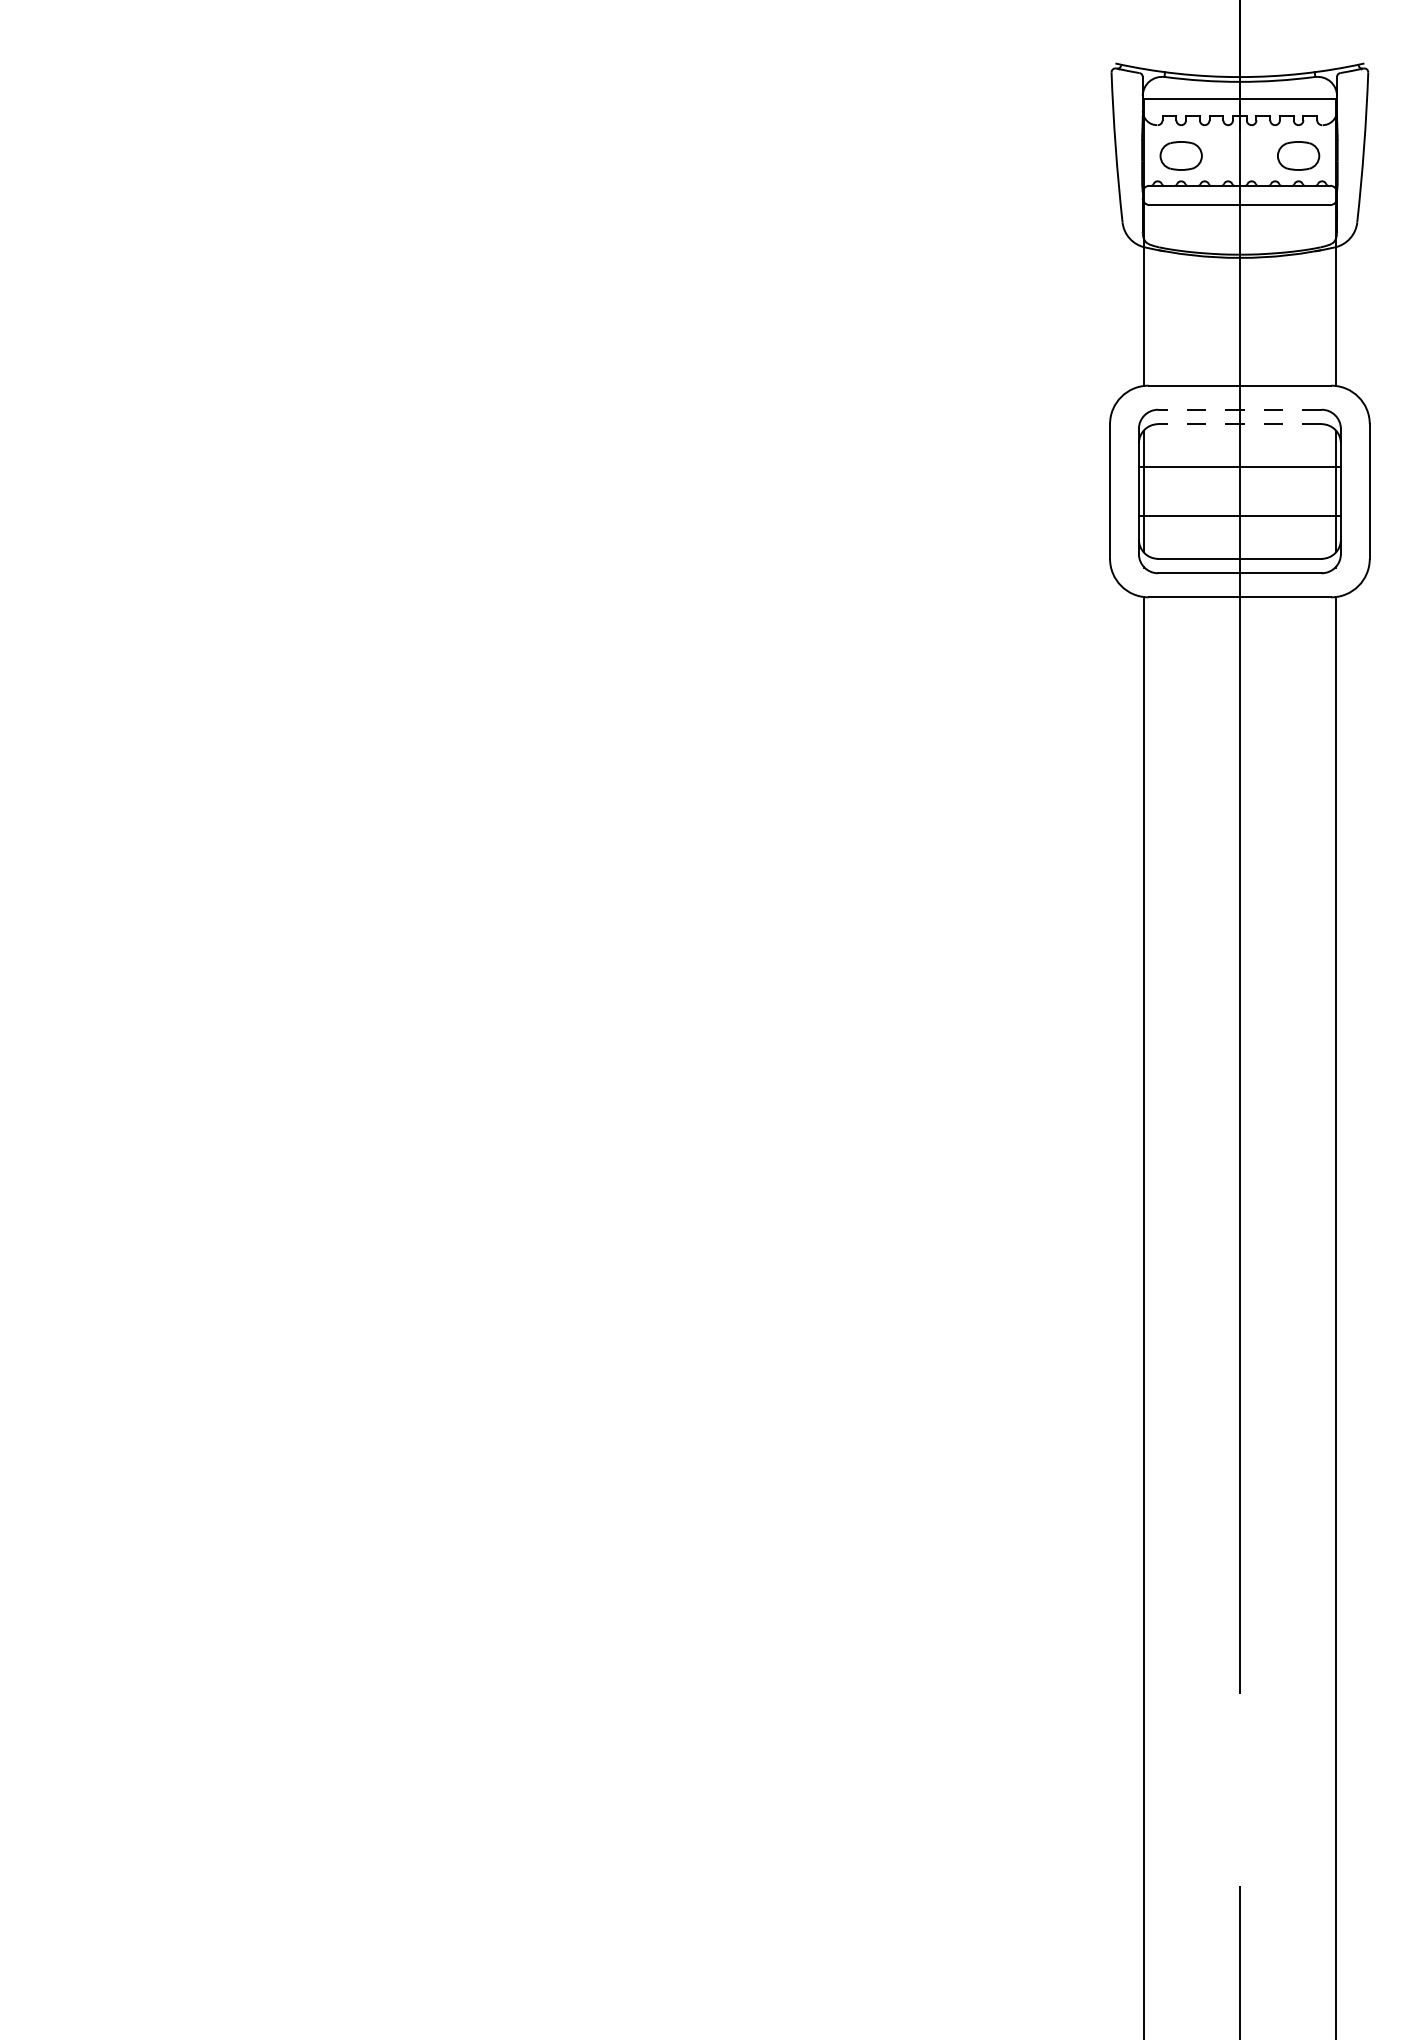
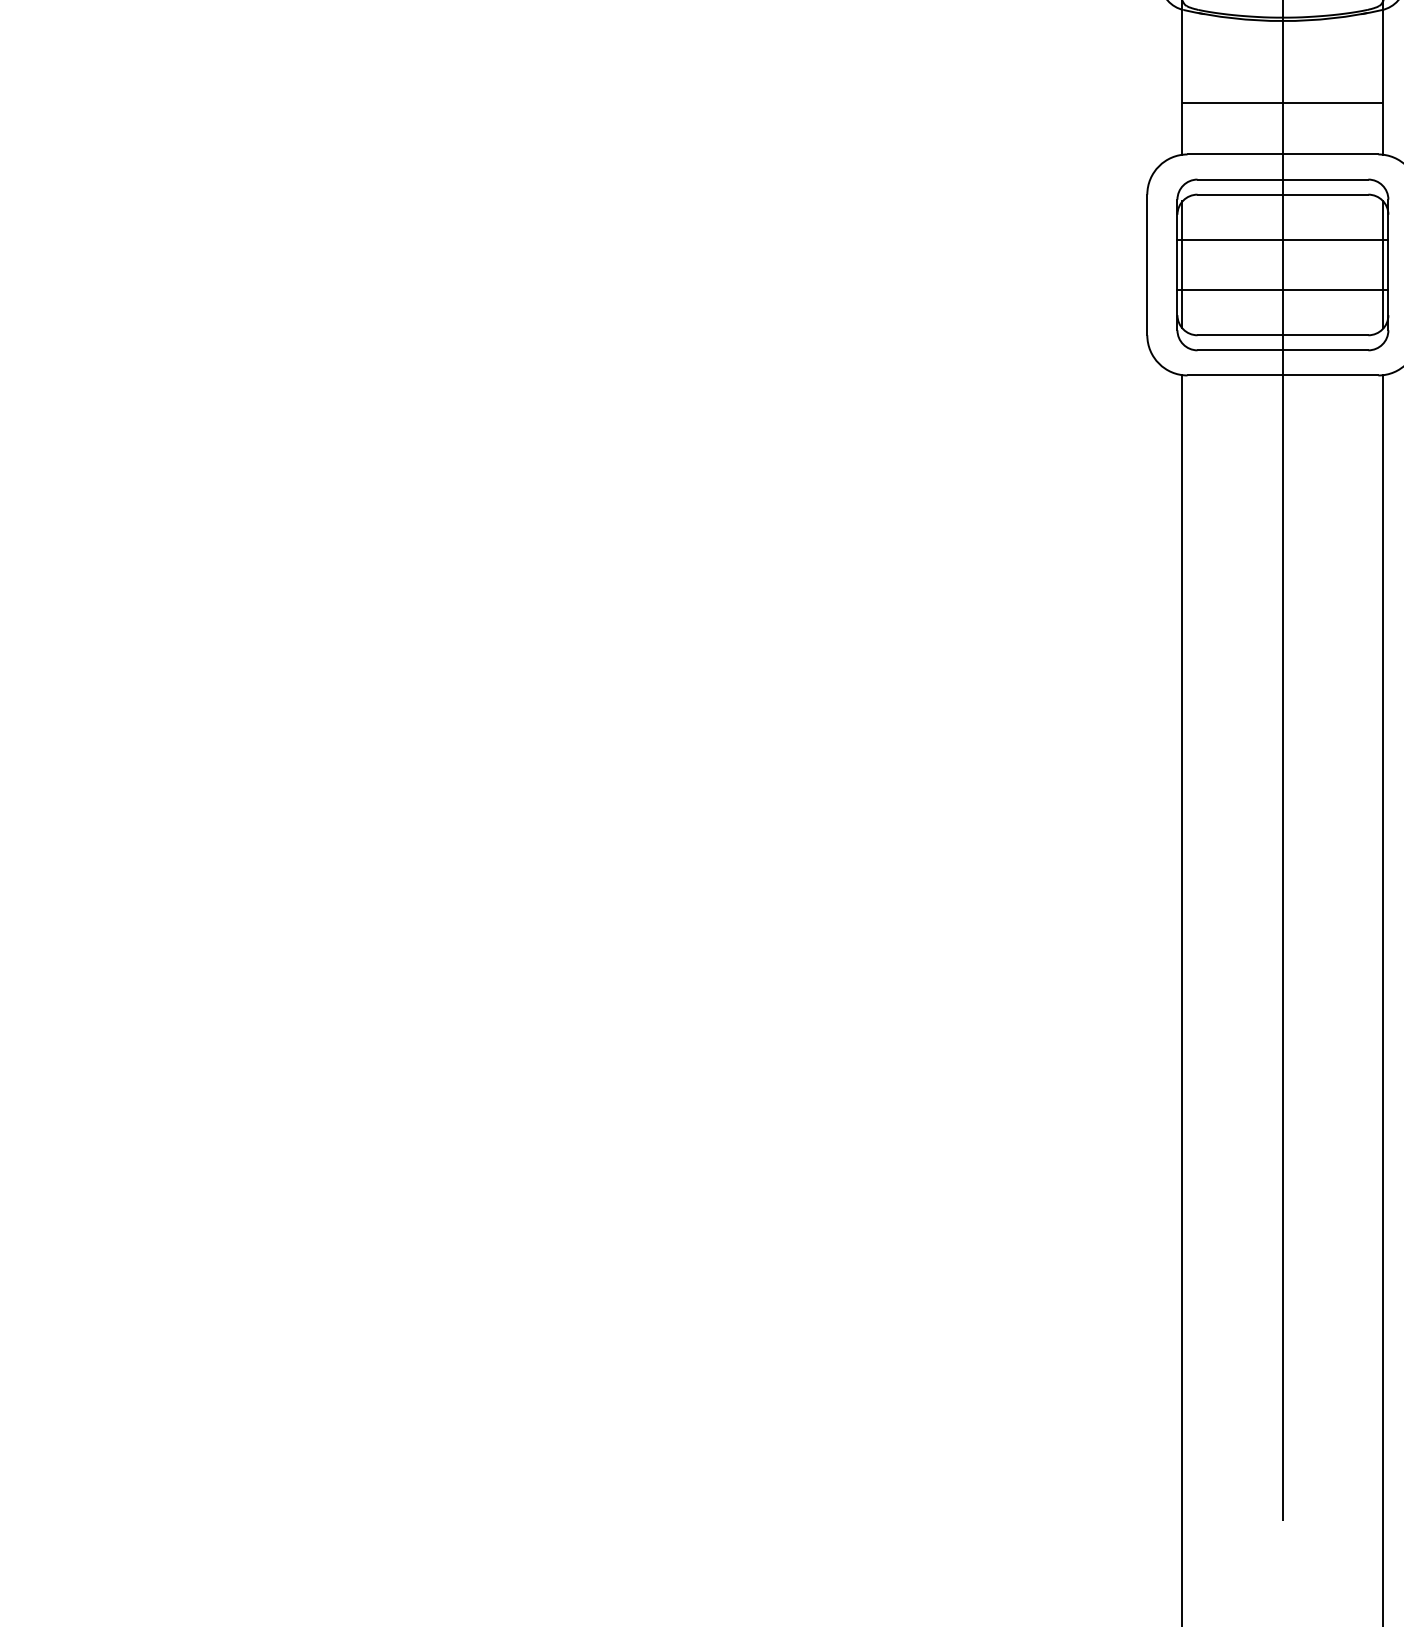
line: (1239, 336) -> (1282, 103), added
line: (1239, 409) -> (1282, 179), dashed -> solid
line: (1239, 424) -> (1282, 194), dashed -> solid

